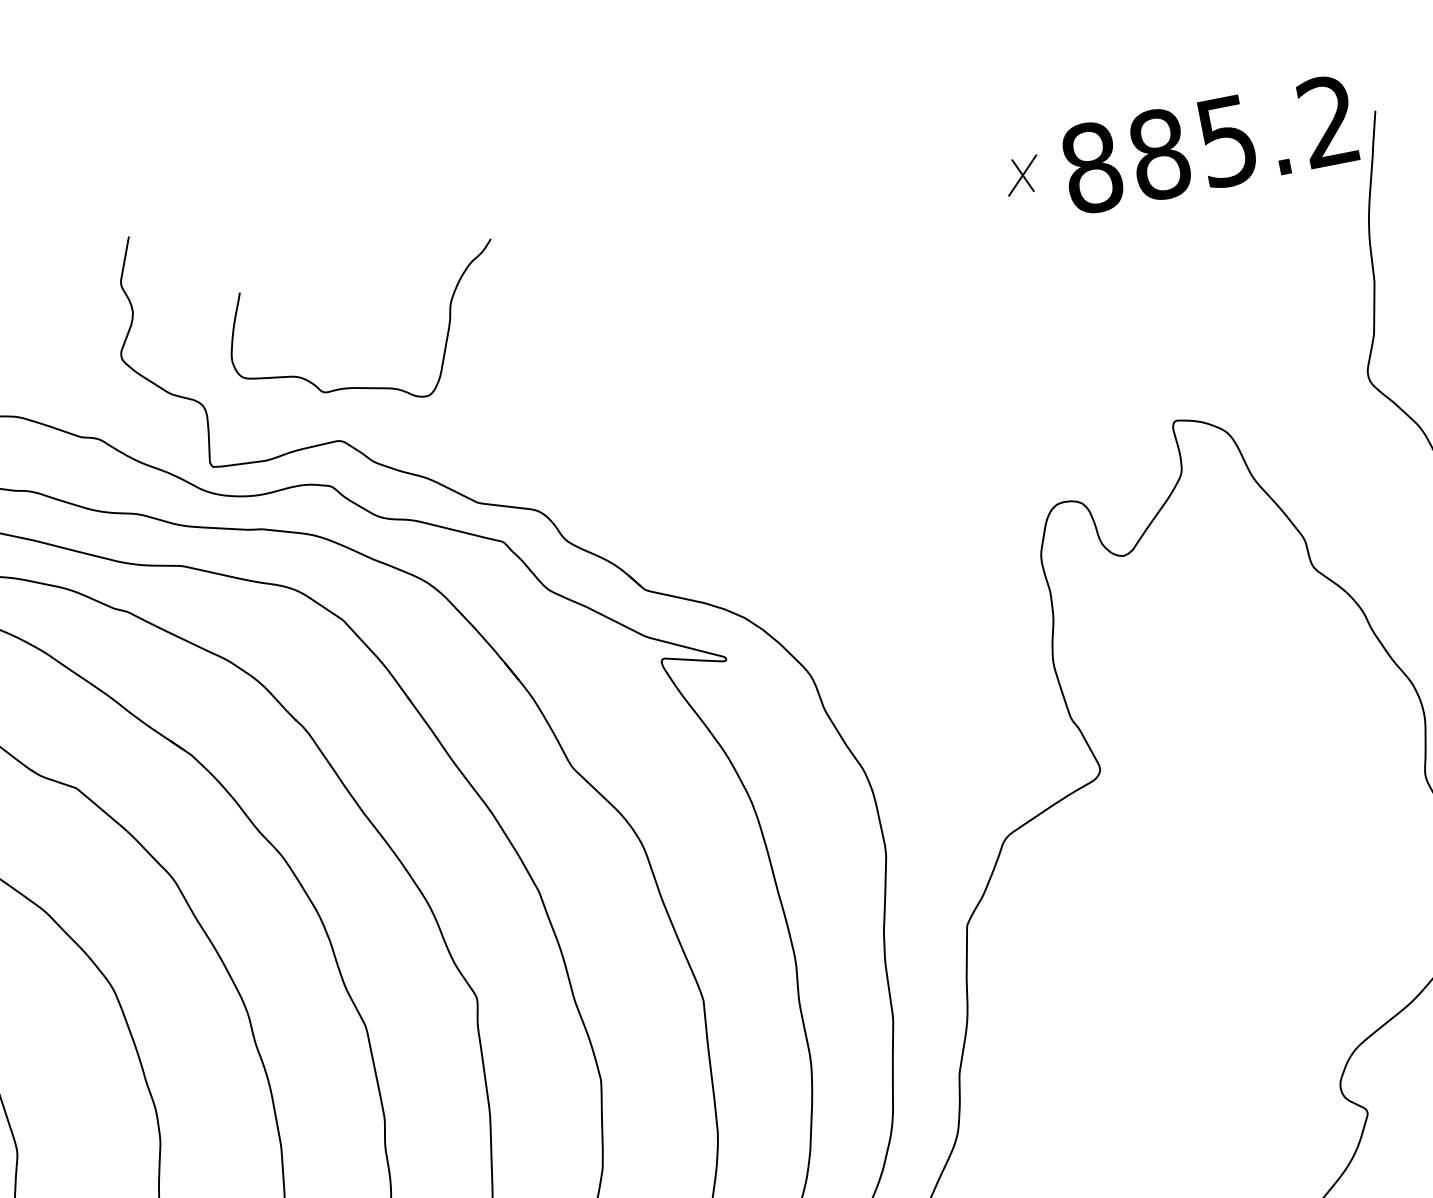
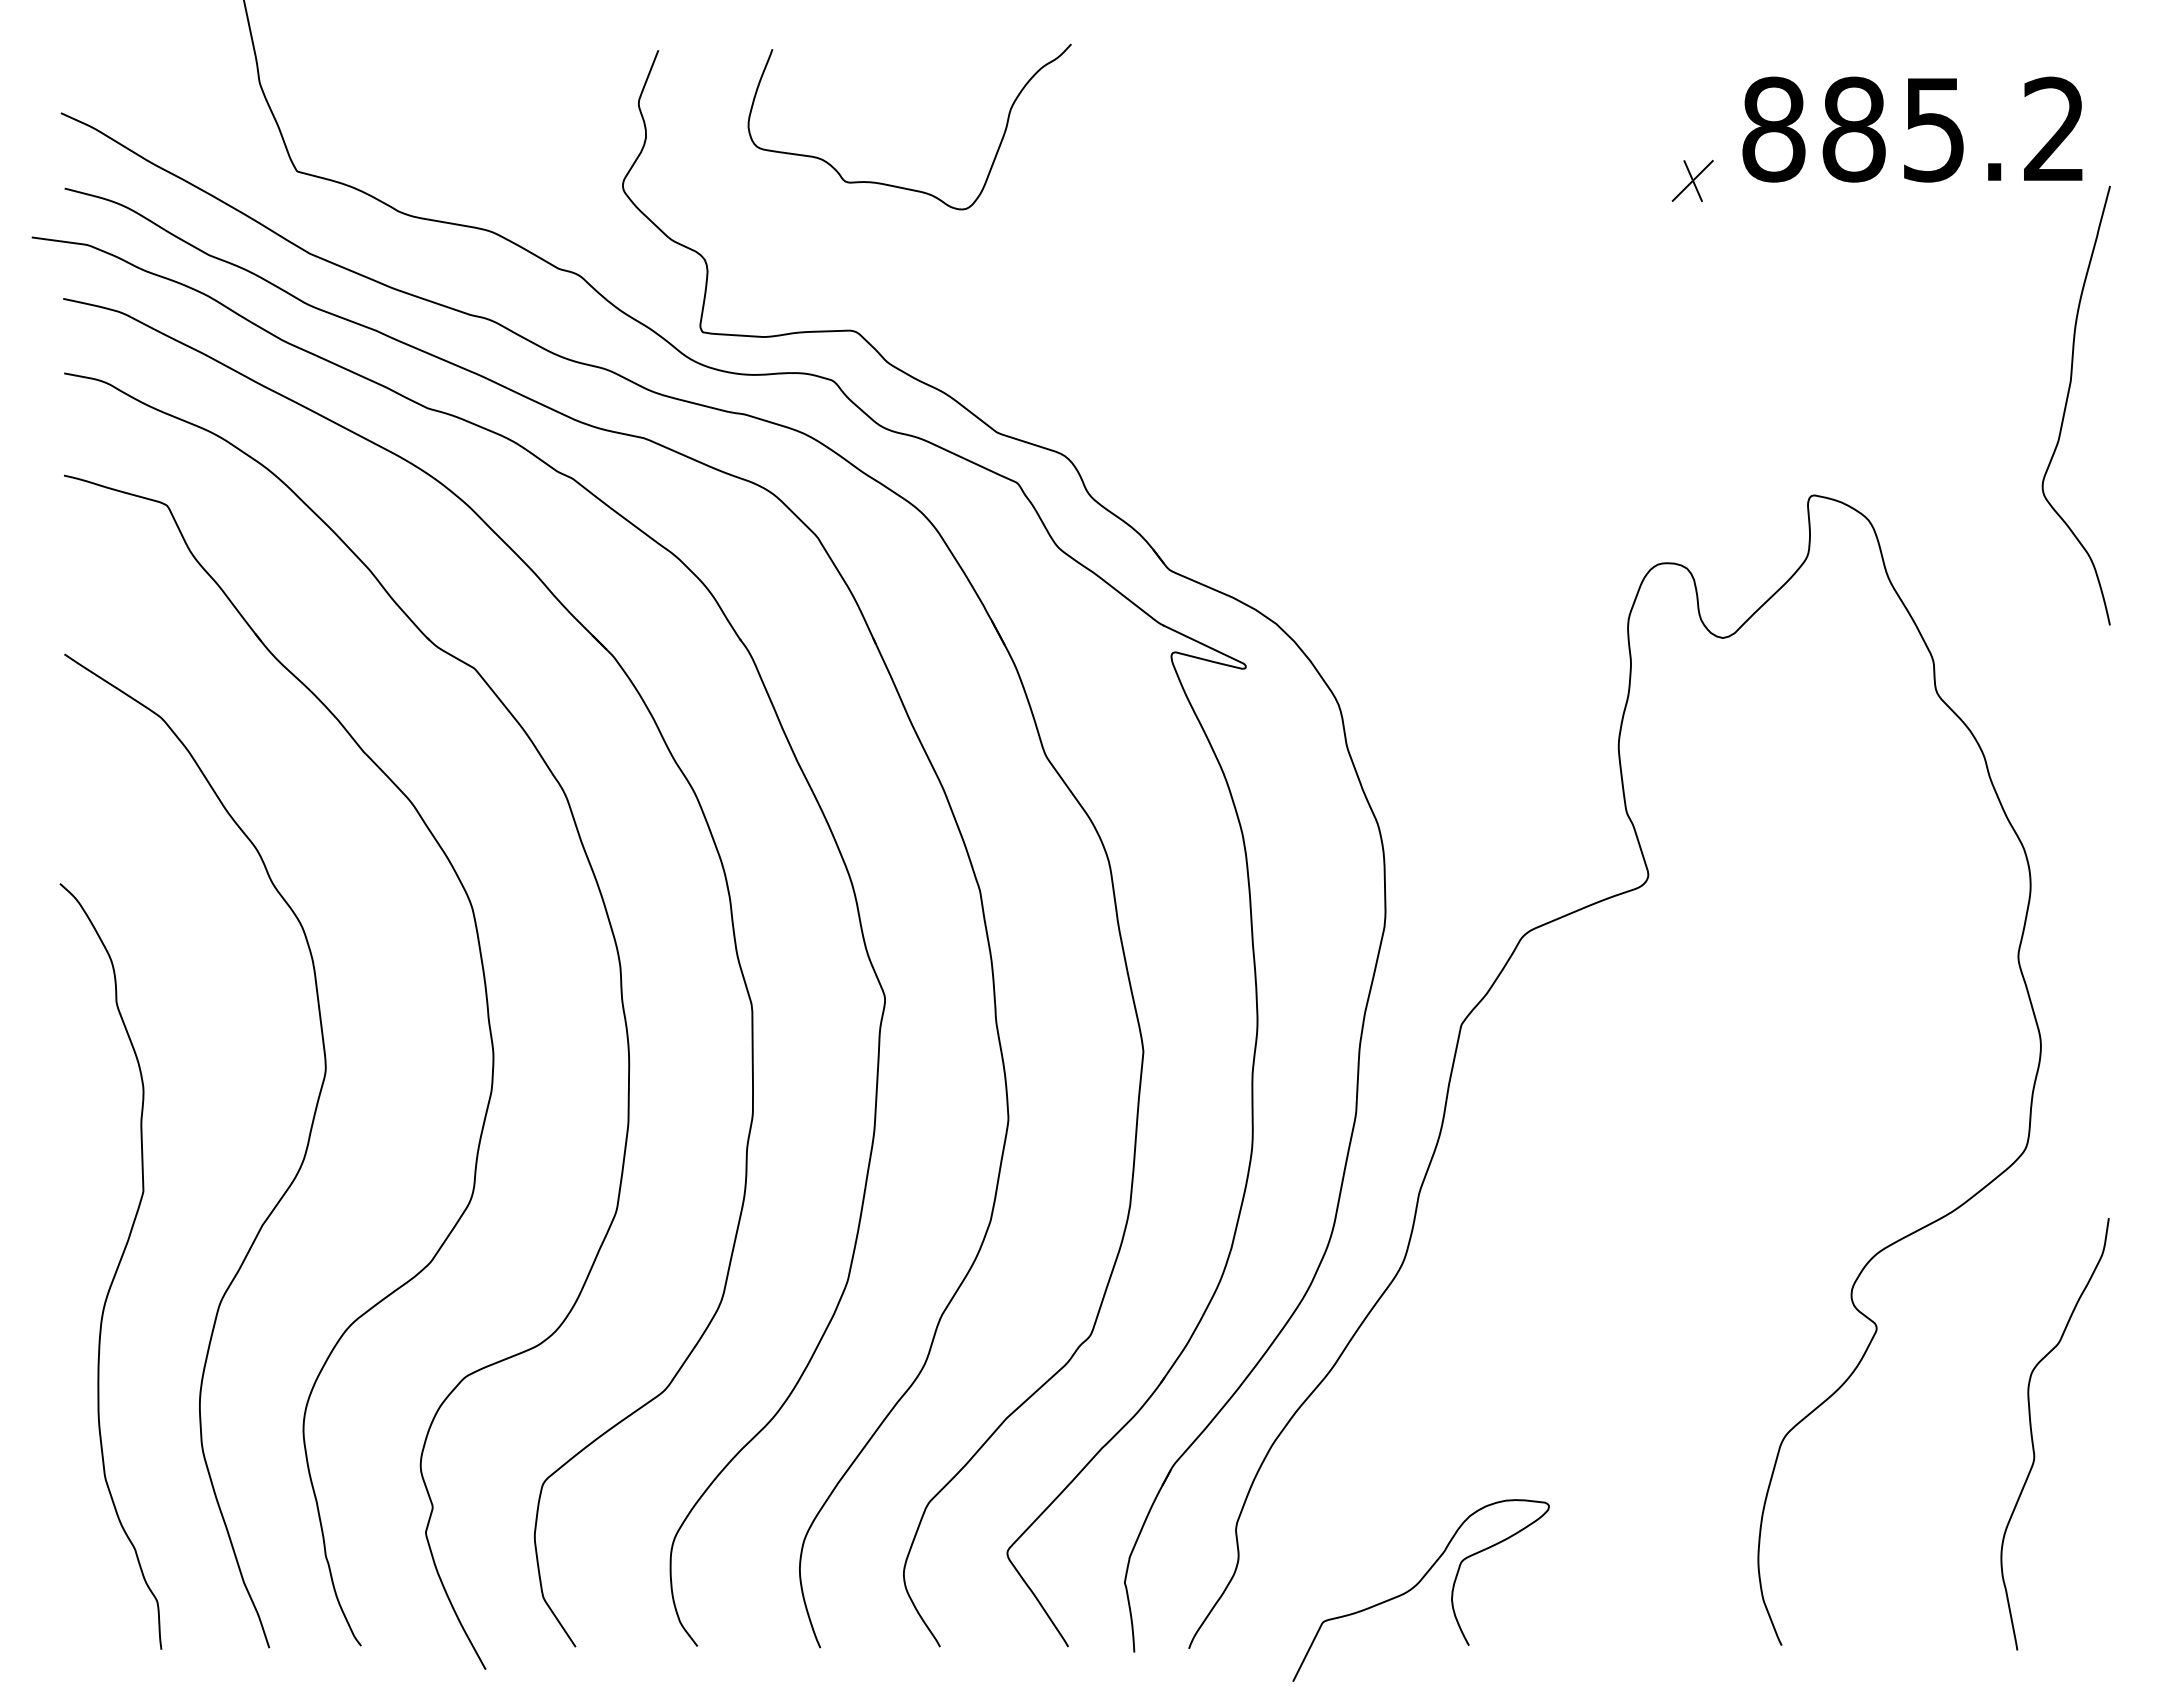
text: (1209, 144) -> (1912, 129), moved
curve: (366, 387) -> (896, 185), moved

